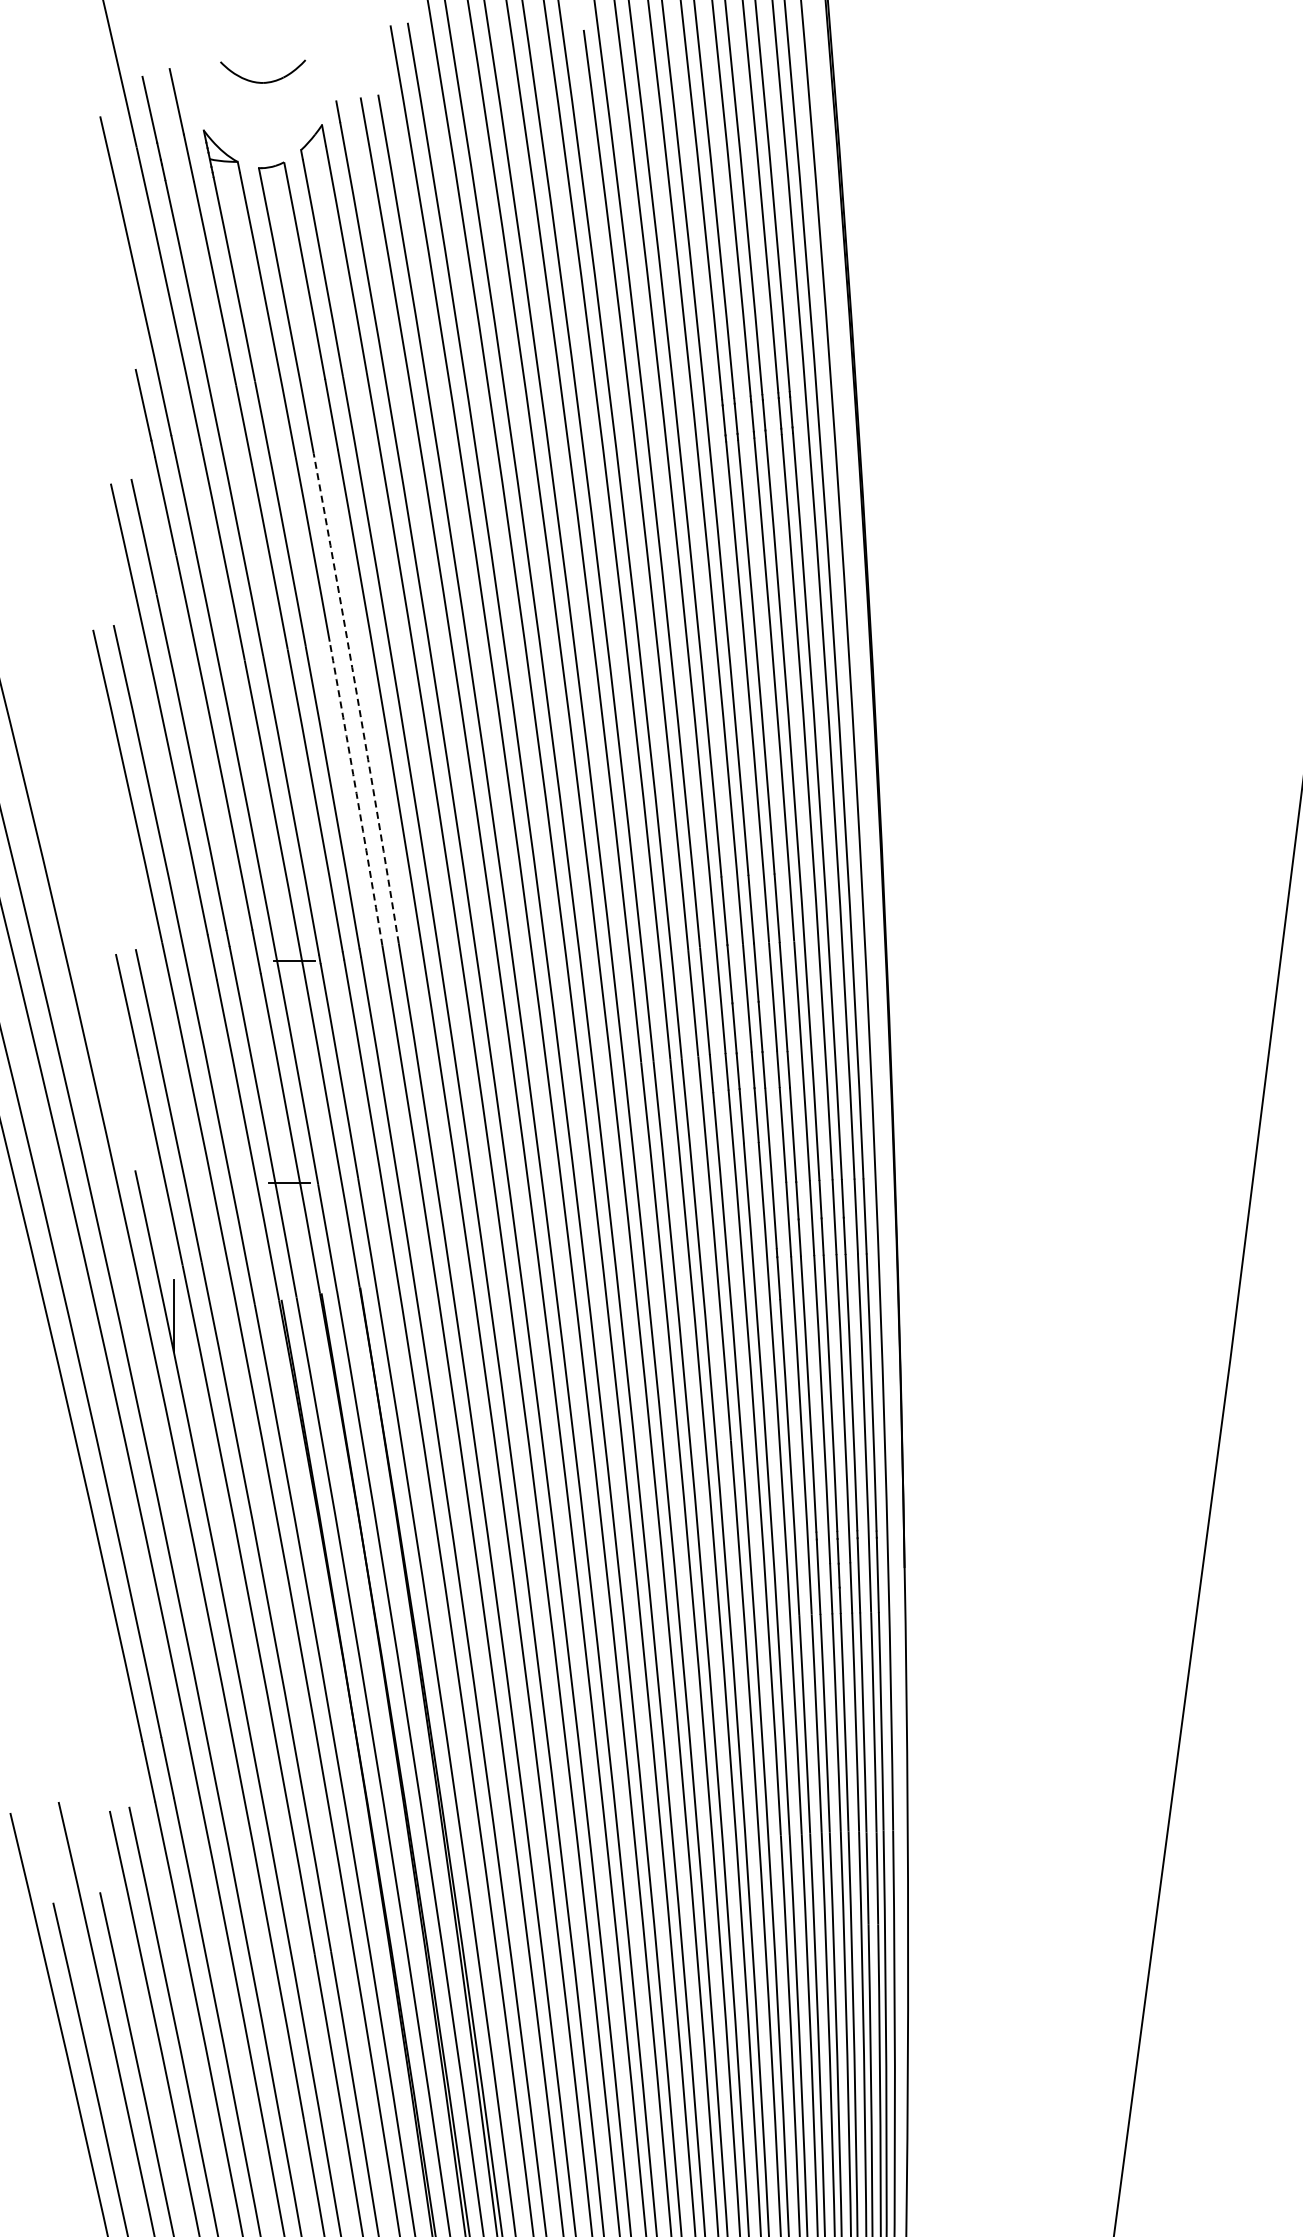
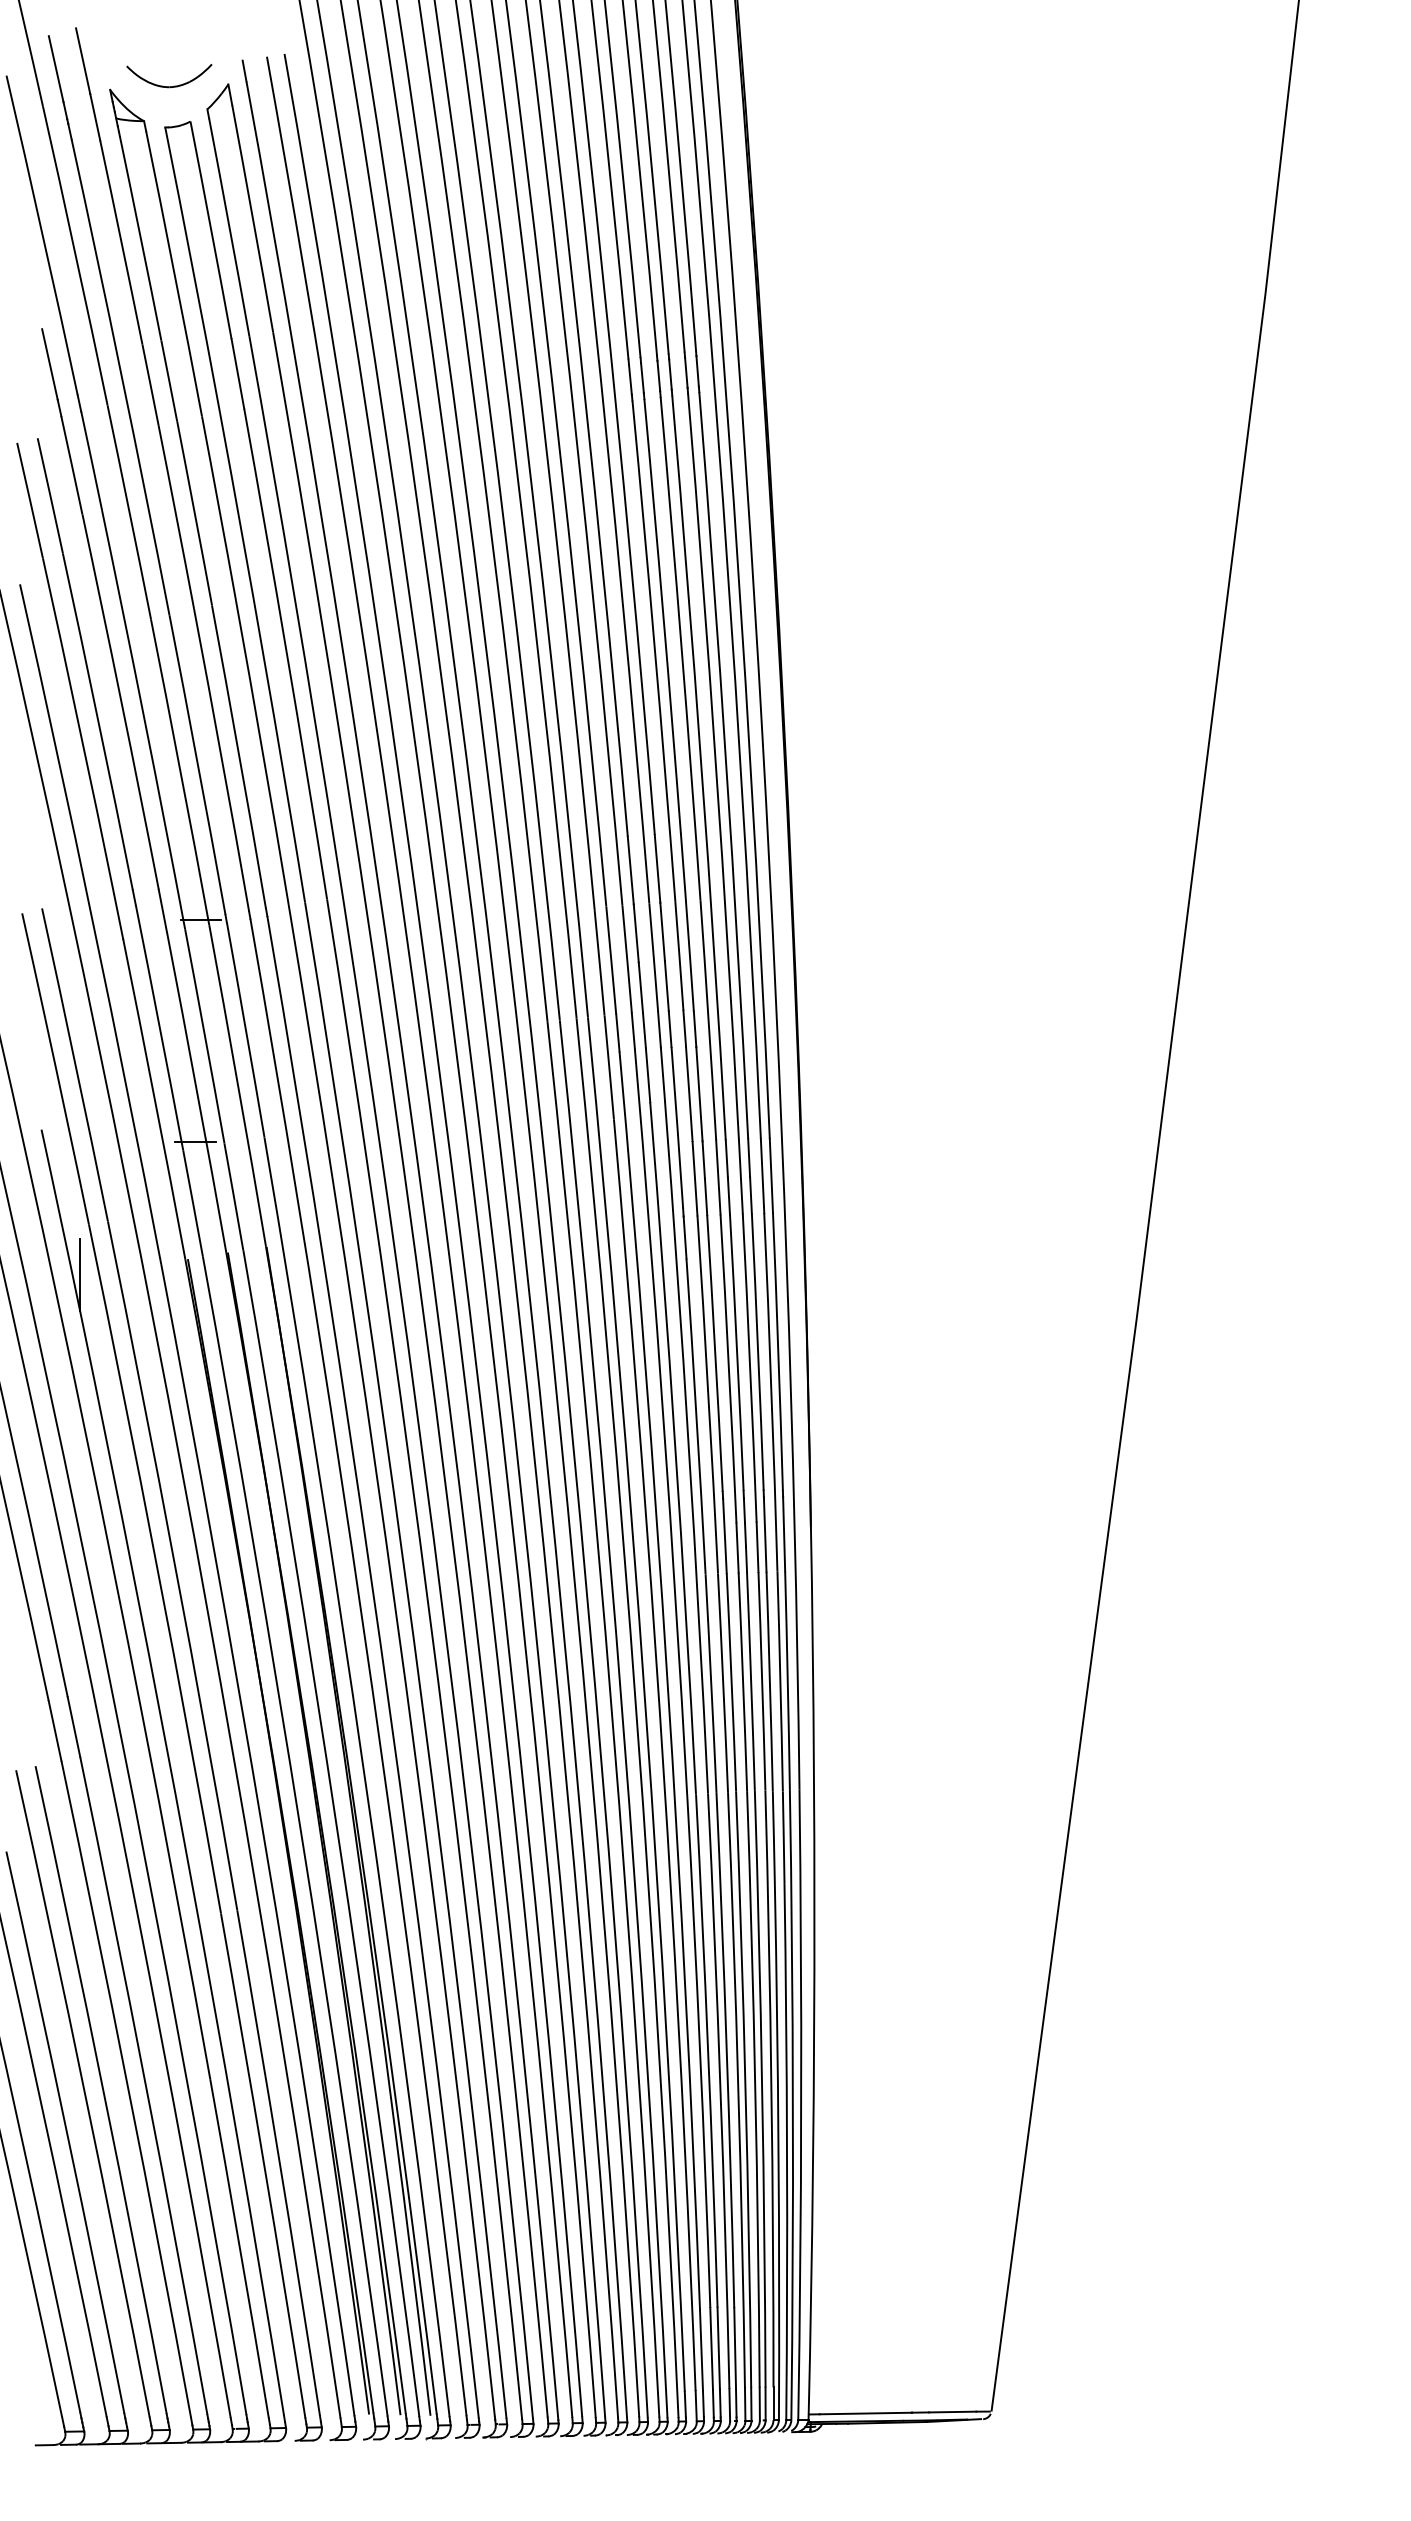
part: (263, 82) -> (169, 86), moved
arc: (357, 698) -> (263, 657), dashed -> solid
arc: (356, 793) -> (262, 752), dashed -> solid

